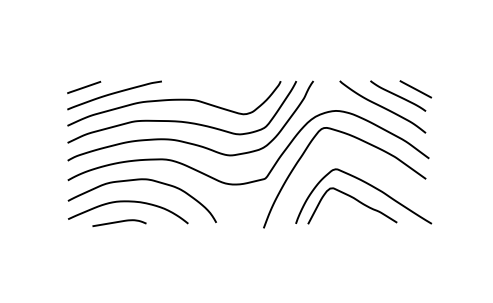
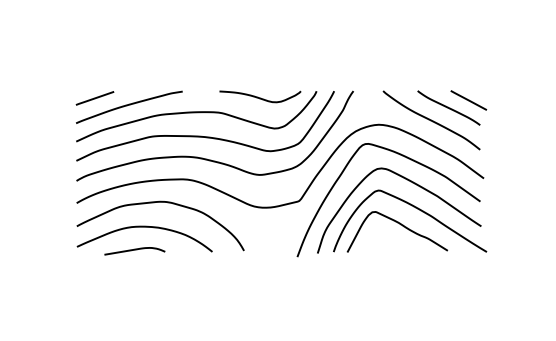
curve: (230, 86) -> (259, 97), added
curve: (366, 163) -> (413, 184), added

